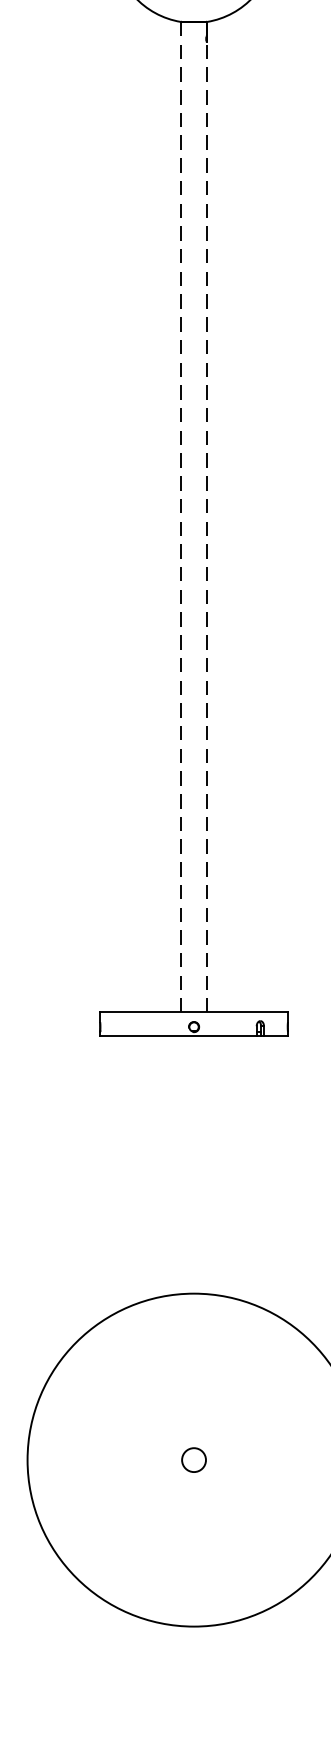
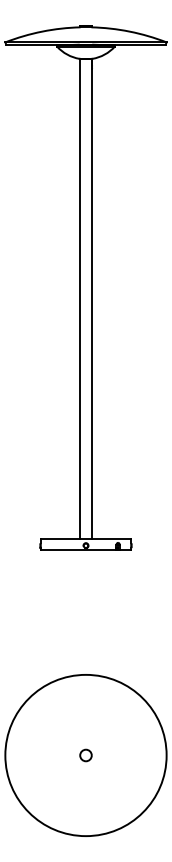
line: (180, 516) -> (79, 298), dashed -> solid
line: (207, 516) -> (92, 298), dashed -> solid

